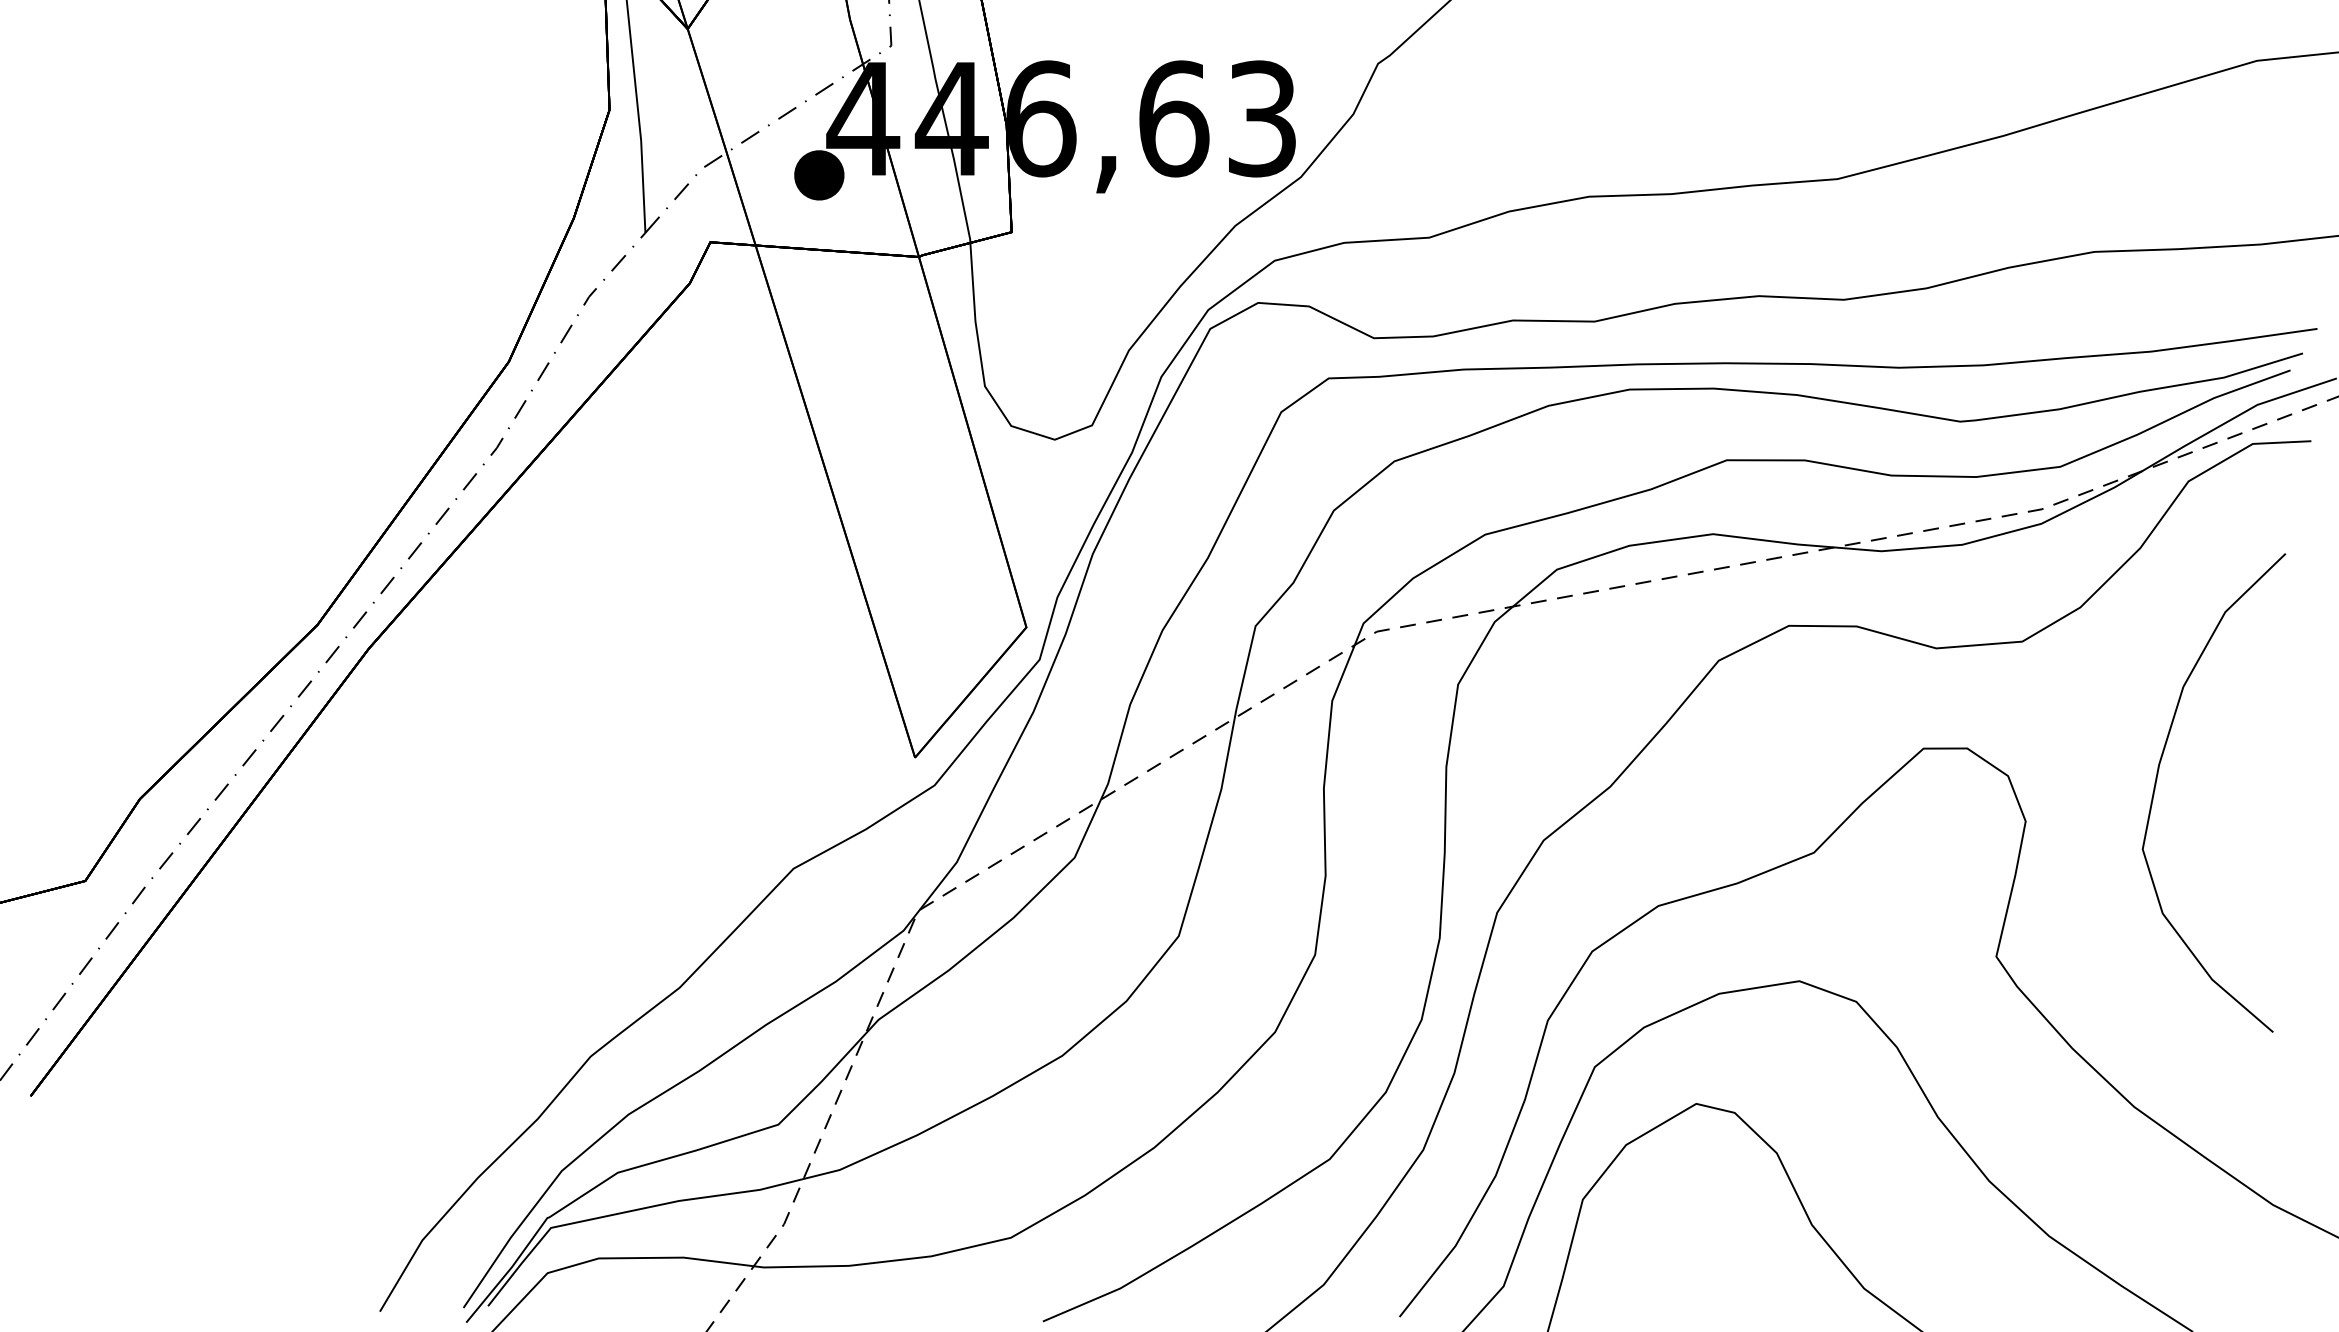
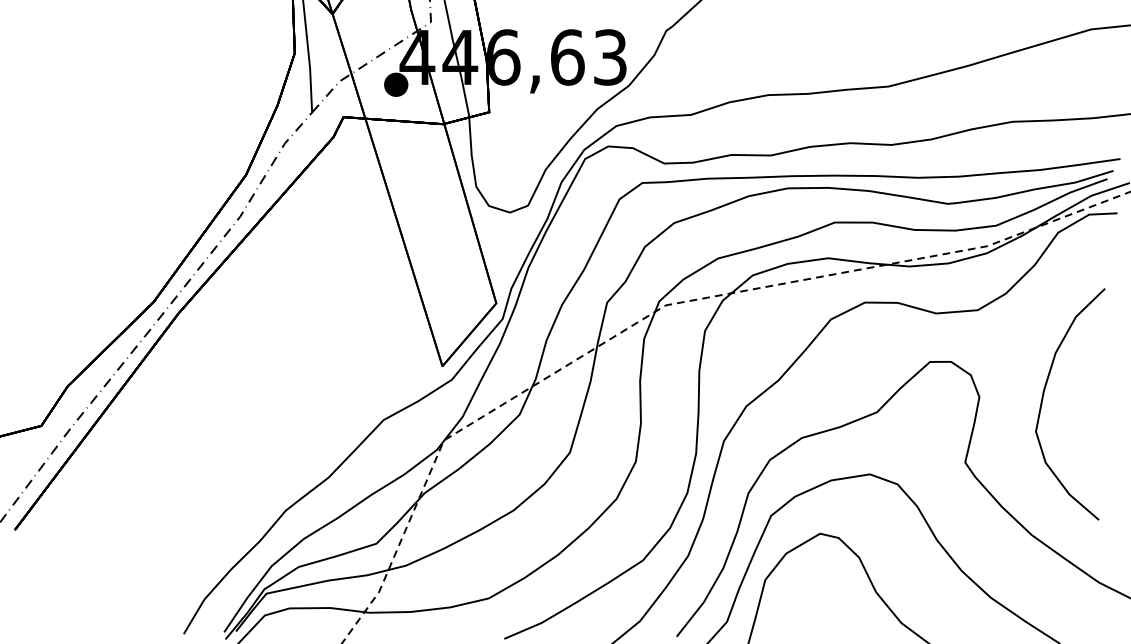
curve: (2158, 782) -> (1043, 399), moved

